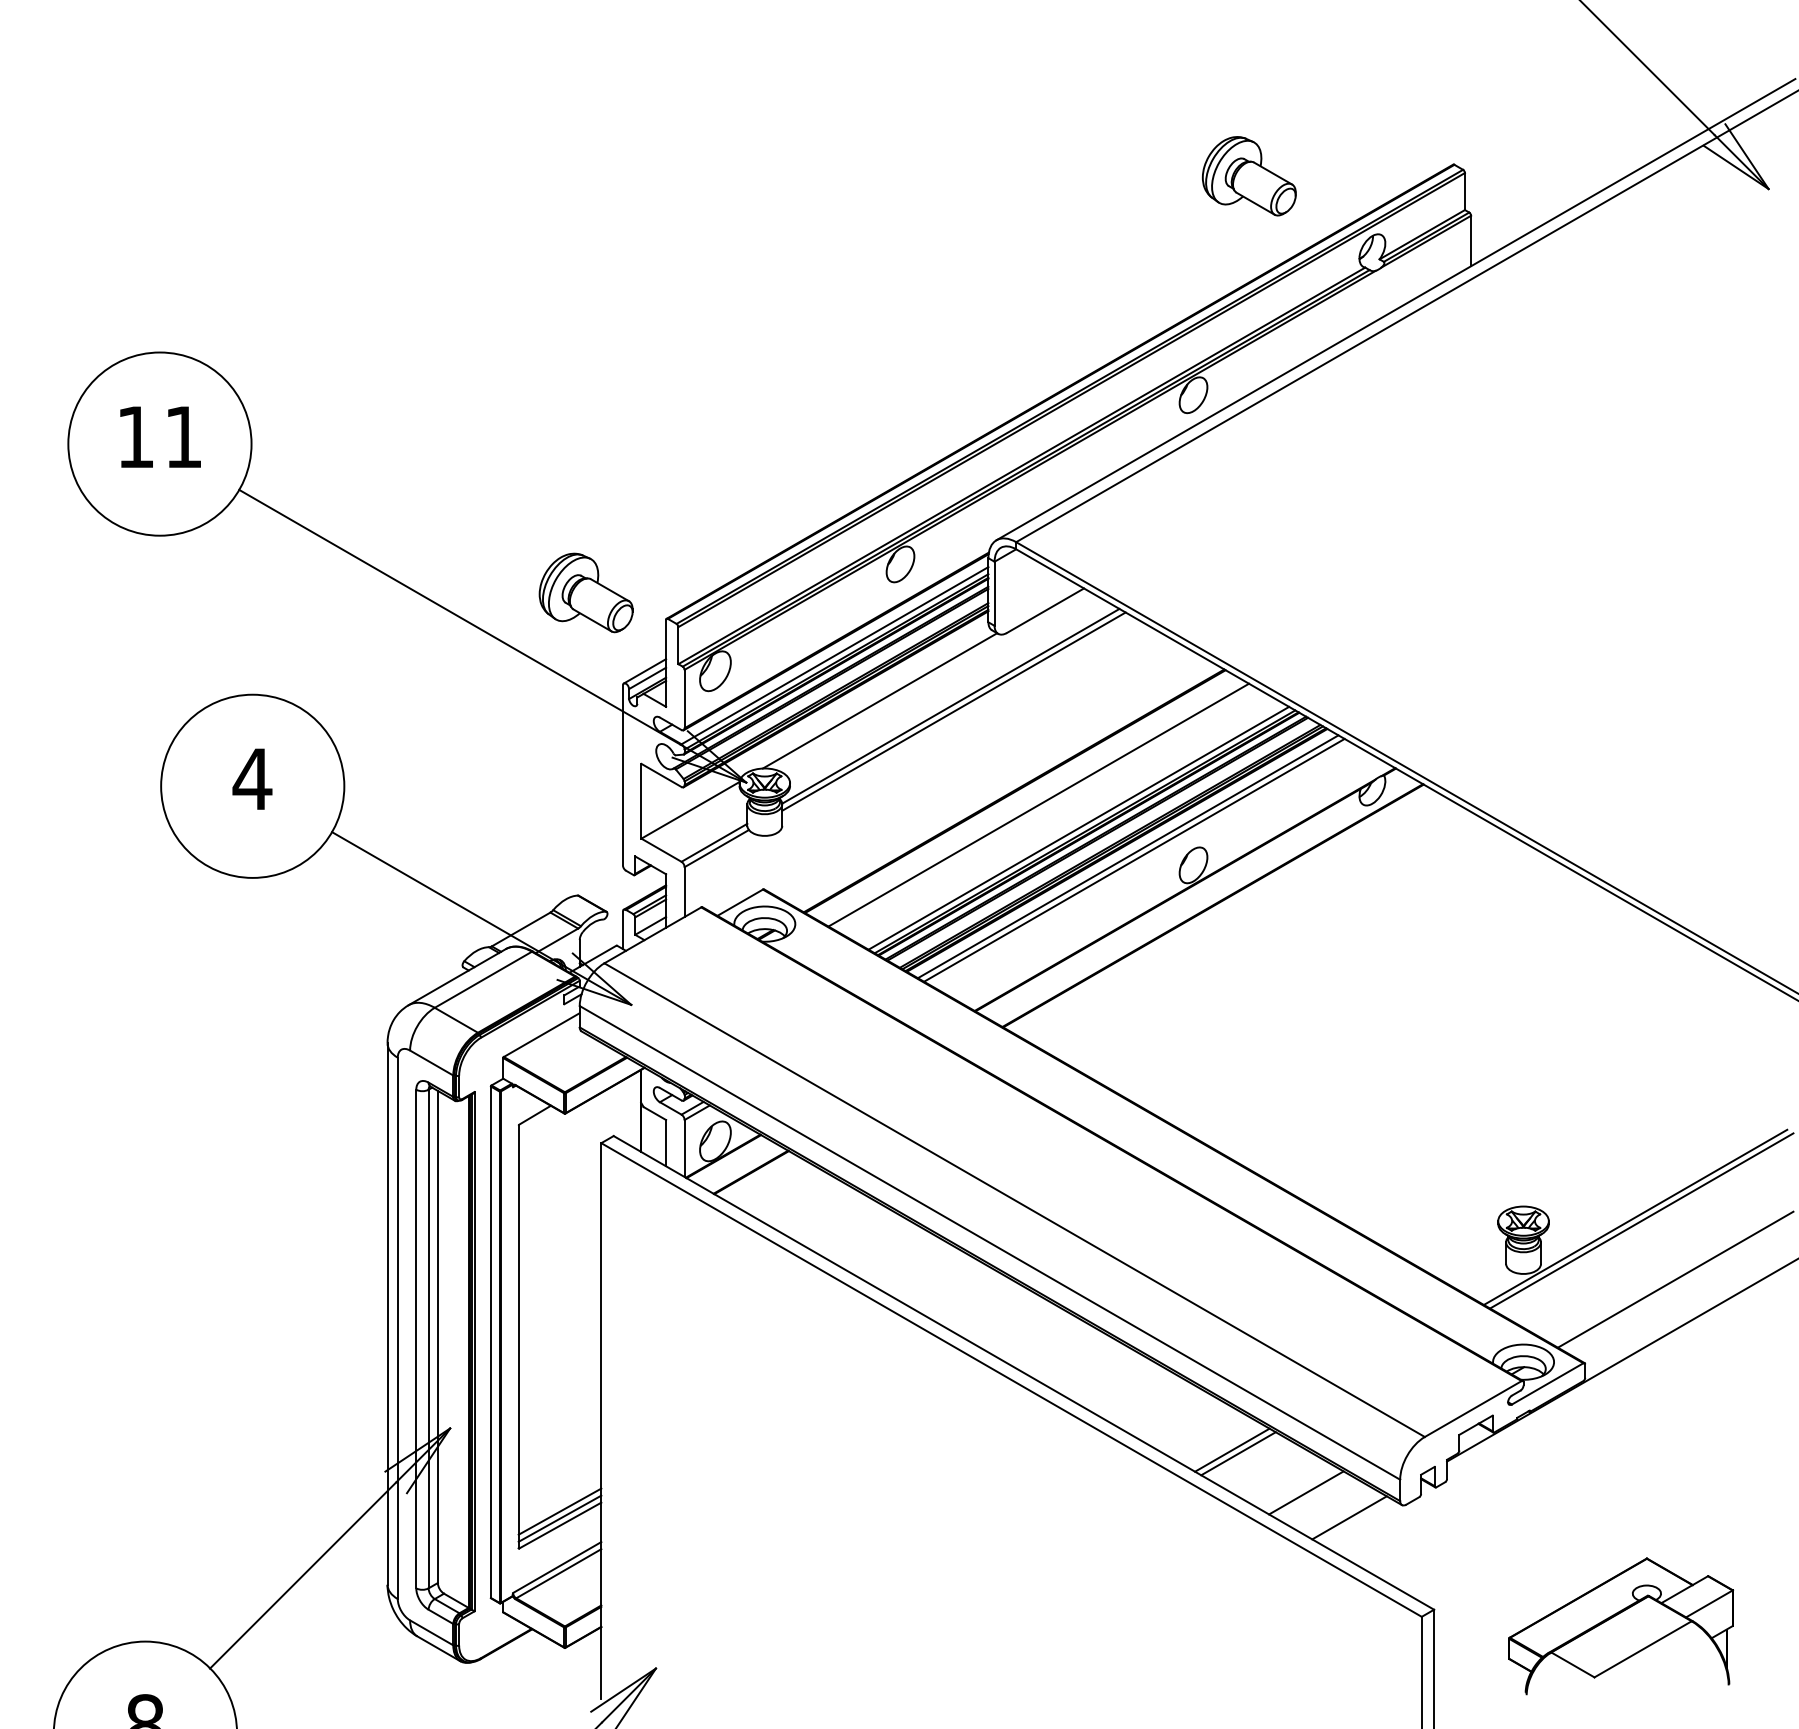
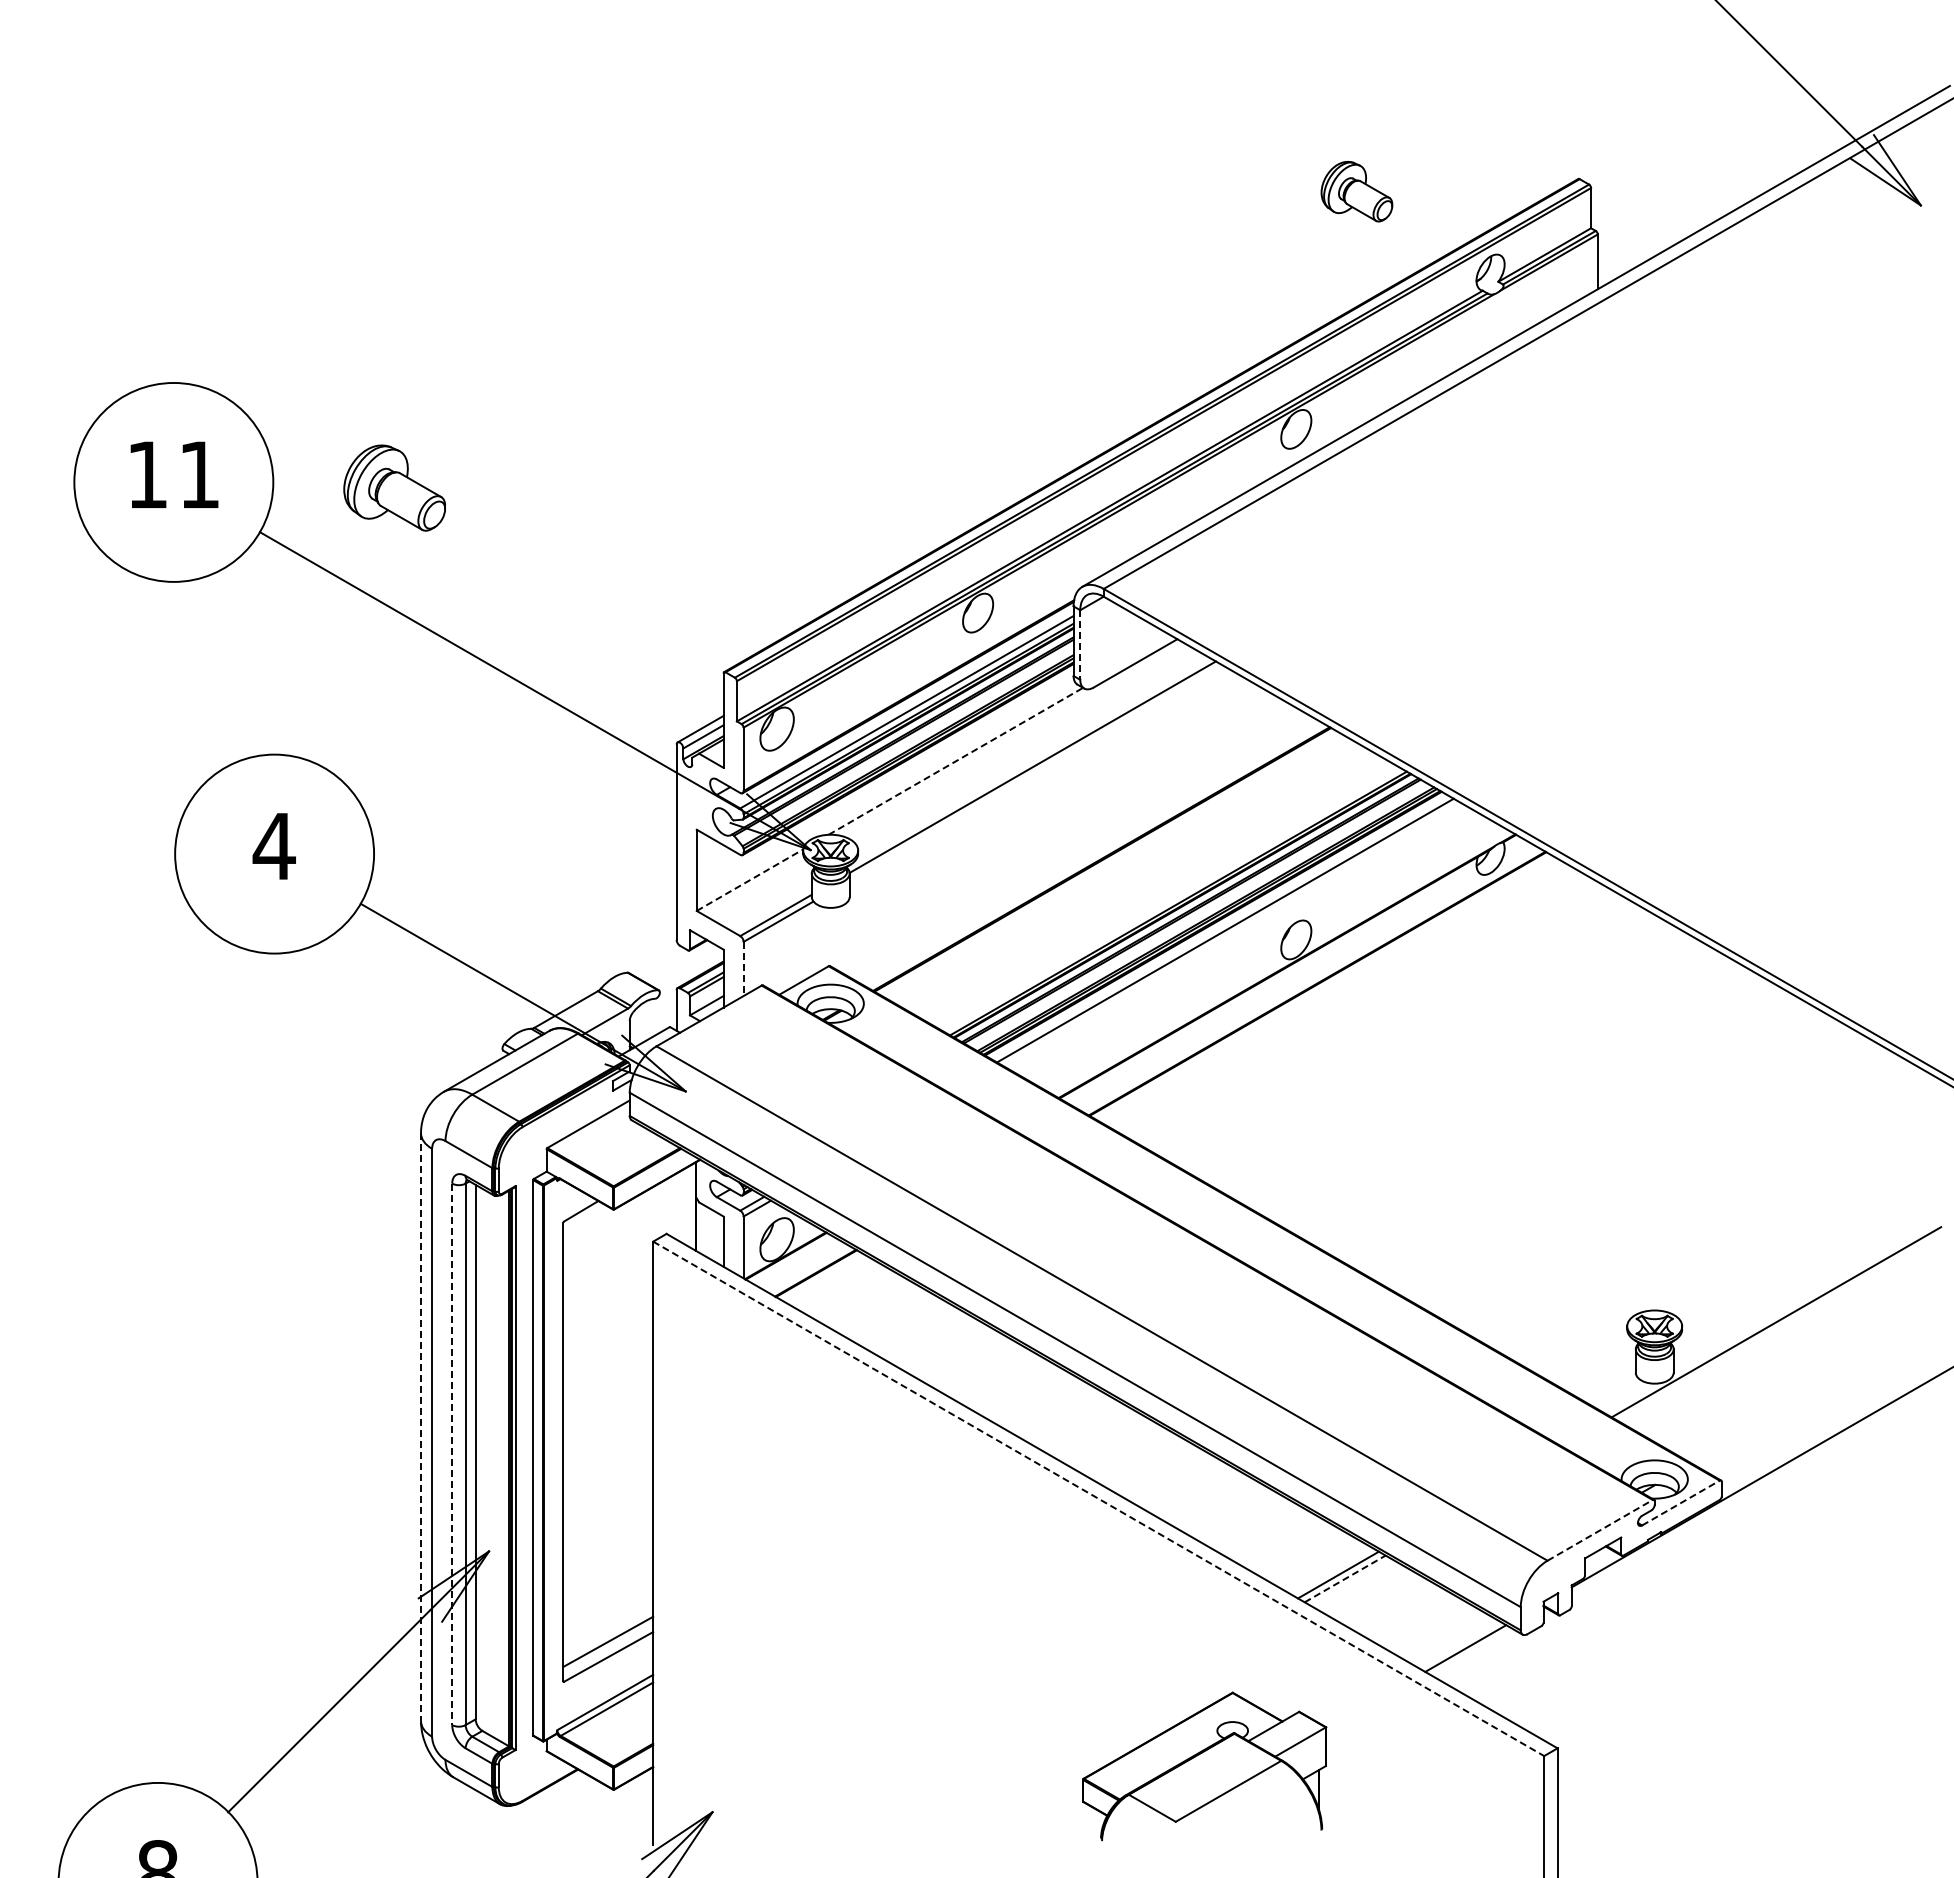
part: (1248, 176) -> (1356, 191), size x0.7
part: (585, 592) -> (394, 487), moved
line: (994, 594) -> (1080, 645), solid -> dashed
line: (879, 701) -> (955, 761), solid -> dashed
line: (953, 711) -> (1035, 772), removed
line: (1038, 805) -> (1127, 874), removed
line: (690, 810) -> (750, 880), solid -> dashed
line: (1078, 828) -> (1171, 899), removed
line: (1133, 860) -> (1231, 934), removed
line: (684, 892) -> (743, 969), solid -> dashed
line: (1641, 1221) -> (1782, 1326), removed
line: (1675, 1279) -> (1819, 1389), removed
line: (387, 1314) -> (421, 1427), solid -> dashed
line: (416, 1339) -> (452, 1454), solid -> dashed
line: (1012, 1380) -> (1099, 1499), solid -> dashed
line: (1547, 1384) -> (1680, 1503), solid -> dashed
line: (1473, 1409) -> (1600, 1530), solid -> dashed
line: (1238, 1453) -> (1345, 1578), solid -> dashed
line: (1306, 1492) -> (1418, 1621), removed
line: (560, 1518) -> (608, 1649), removed
part: (1620, 1626) -> (1204, 1766), moved

